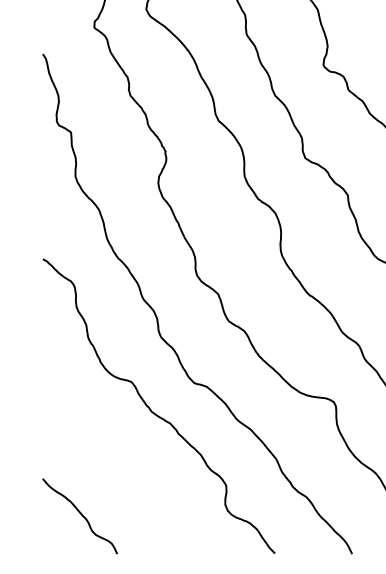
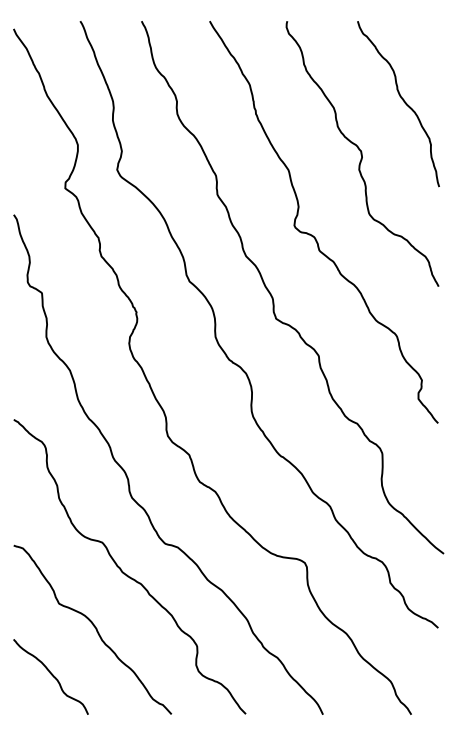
curve: (123, 466) -> (94, 627), added

